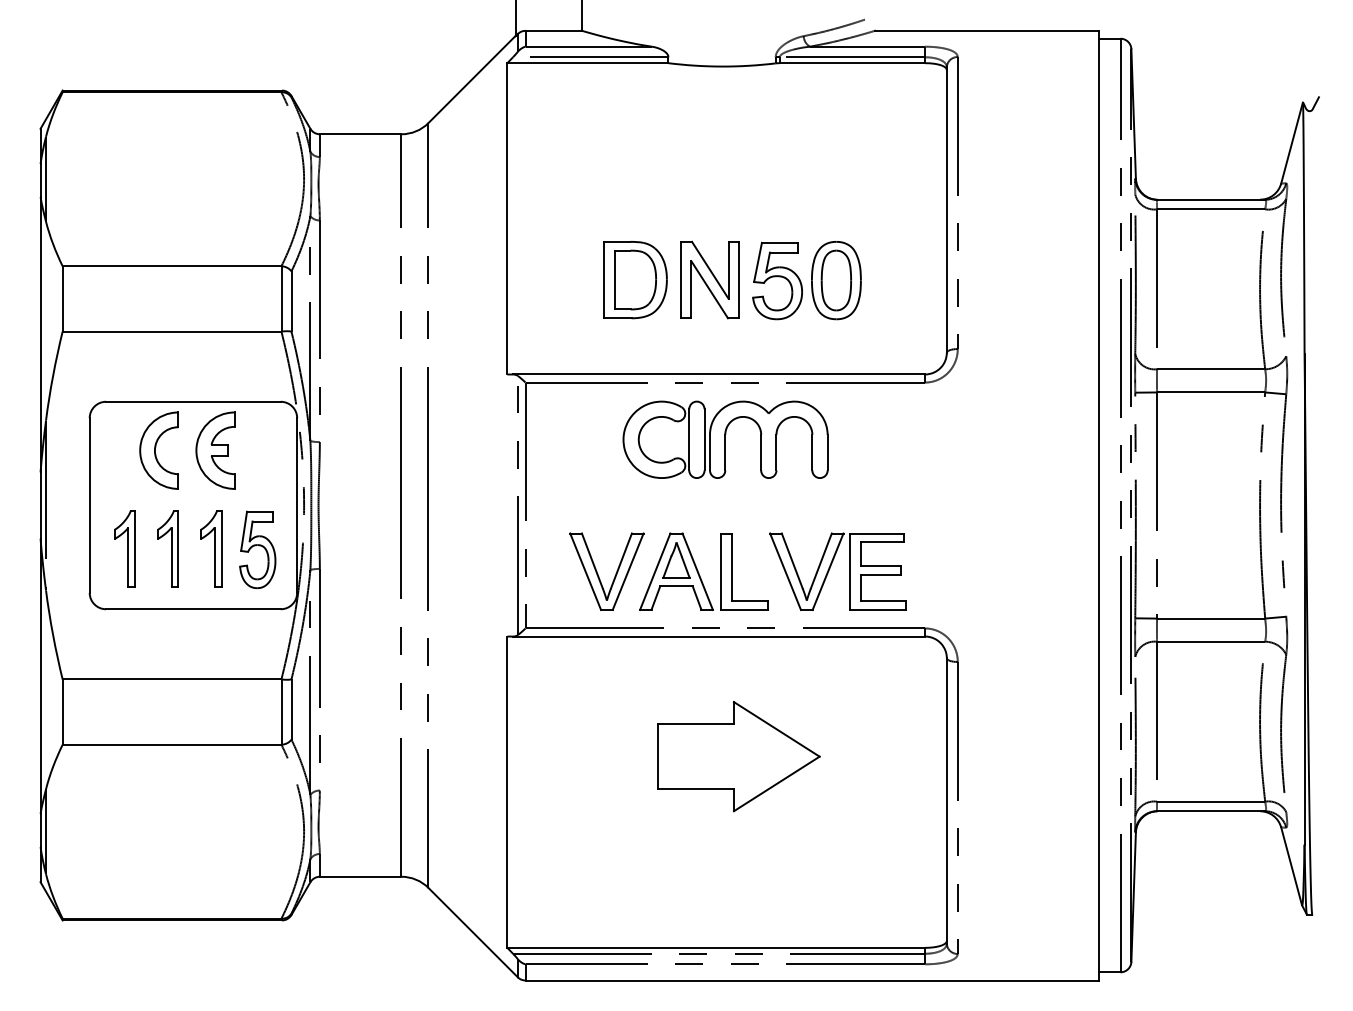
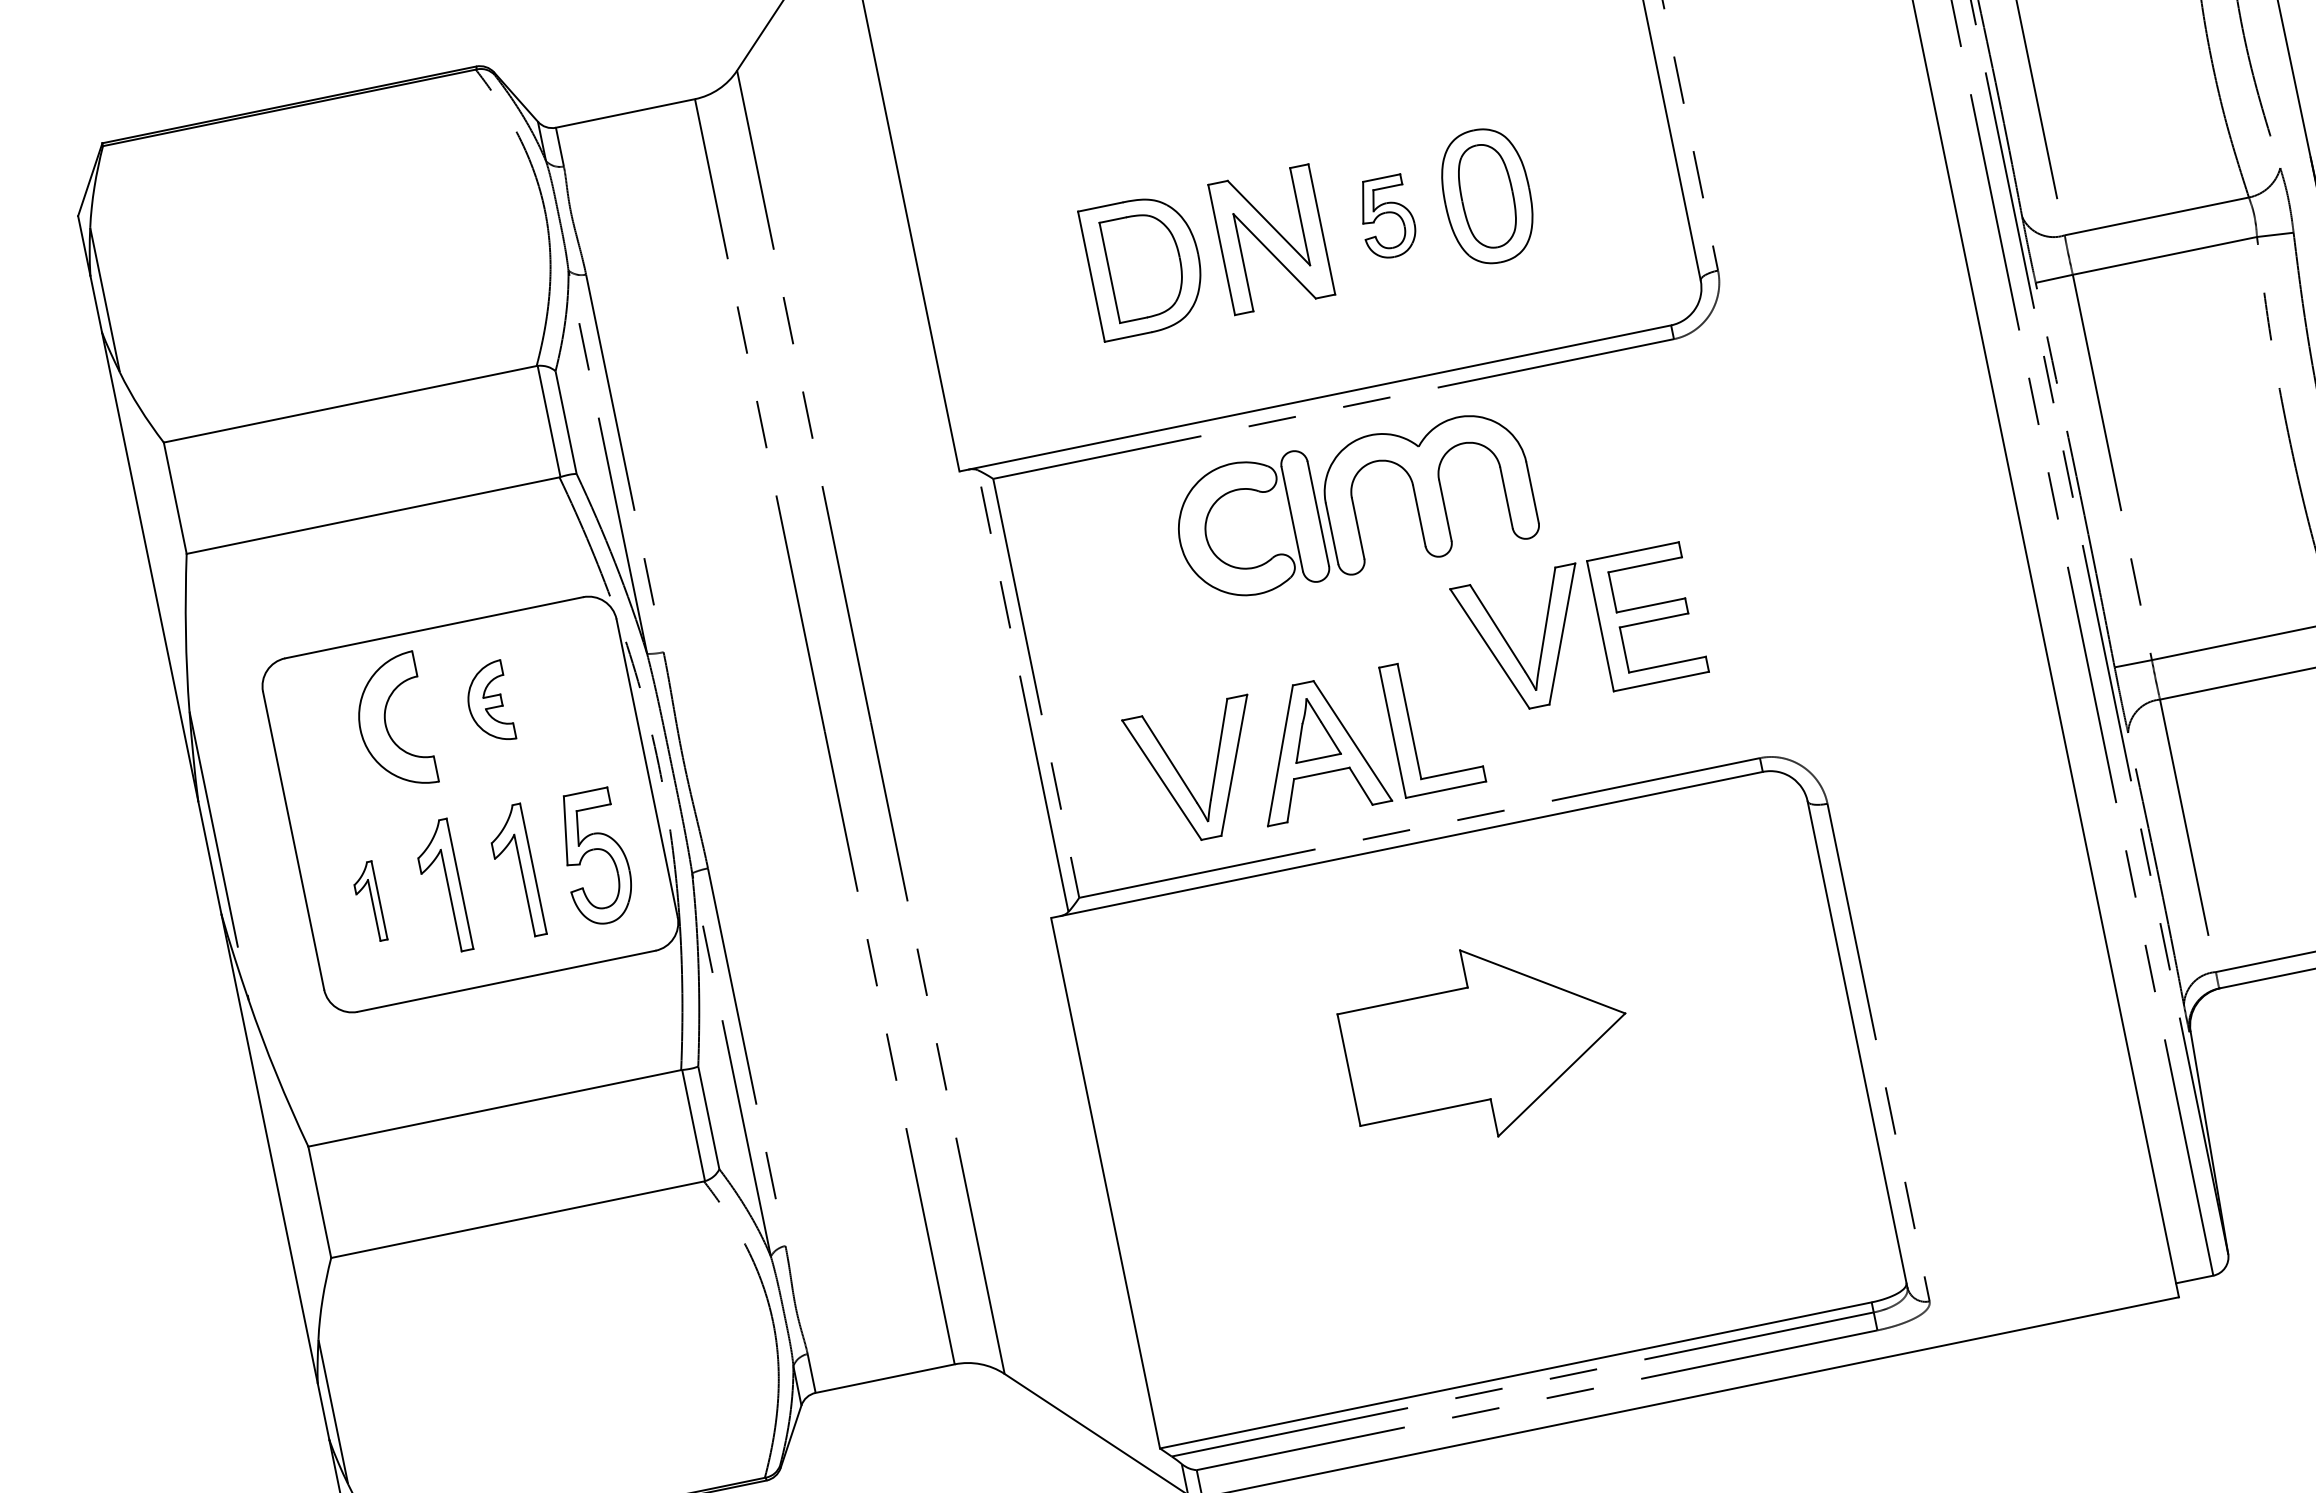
part: (777, 280) -> (1386, 216), size x0.6
part: (215, 450) -> (488, 703), size x0.6
part: (124, 548) -> (367, 901), size x0.6
part: (830, 568) -> (1565, 627), moved

